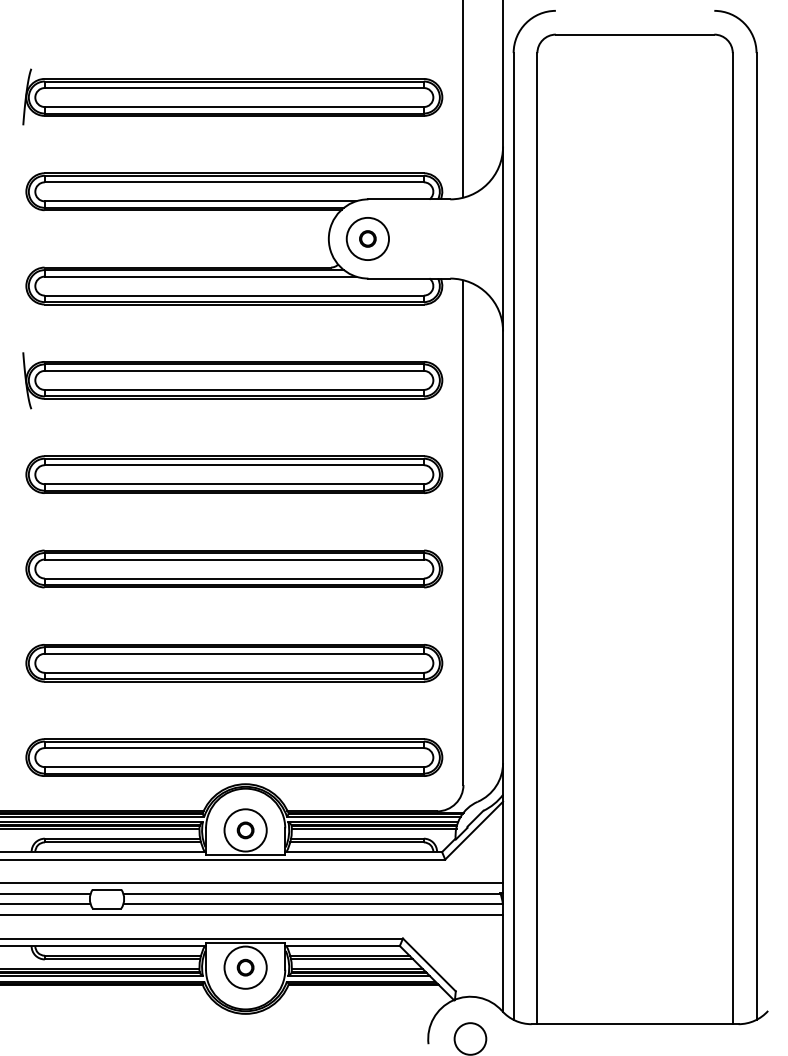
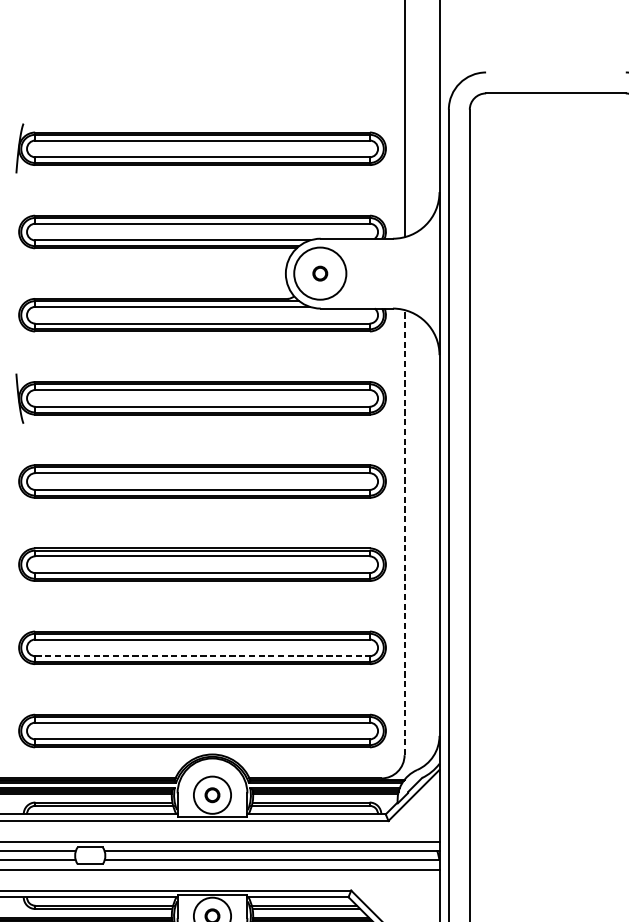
circle: (367, 238) -> (319, 273), size x1.4
line: (463, 532) -> (404, 532), solid -> dashed
line: (234, 672) -> (202, 655), solid -> dashed

